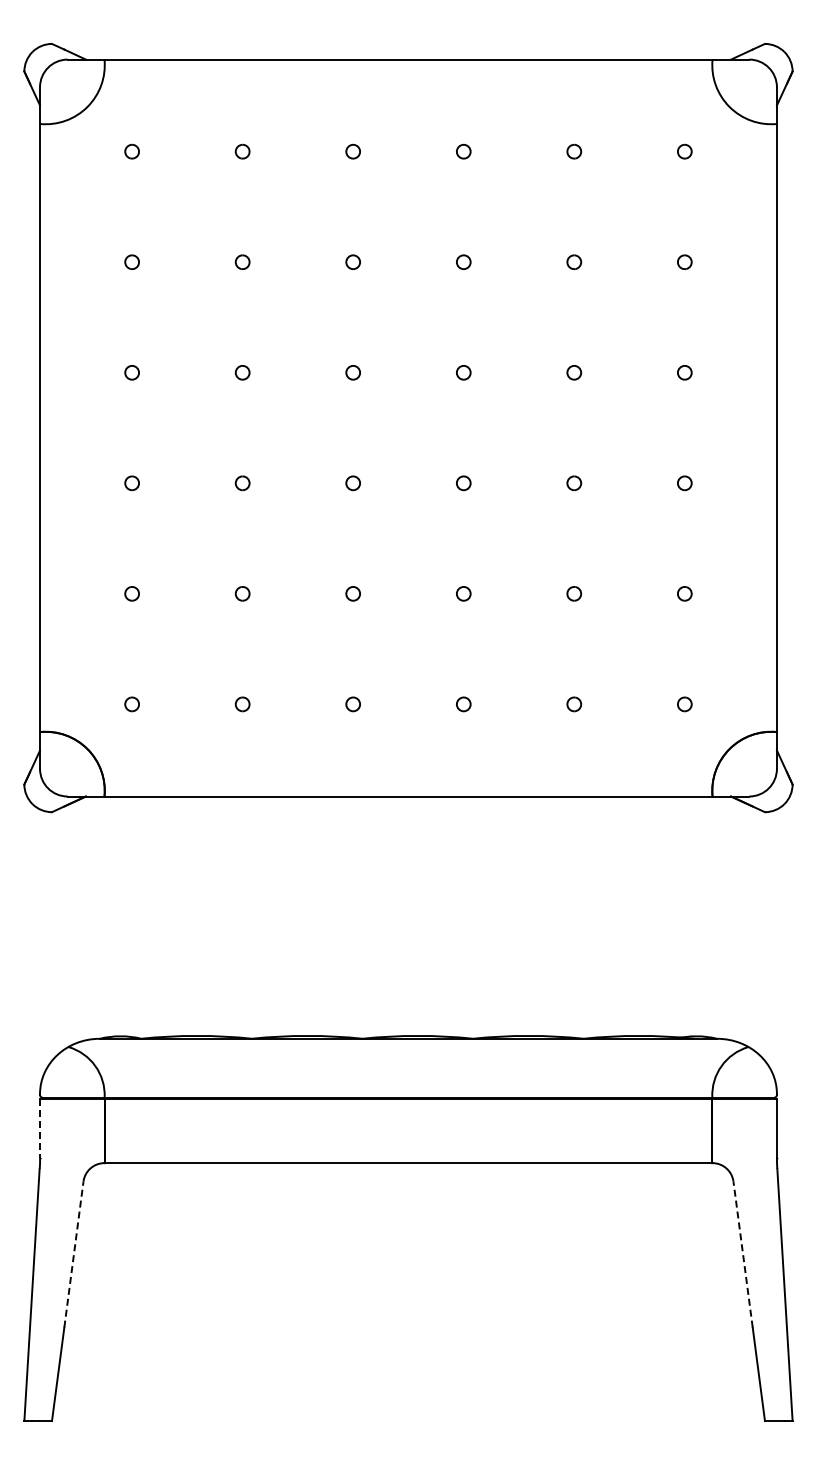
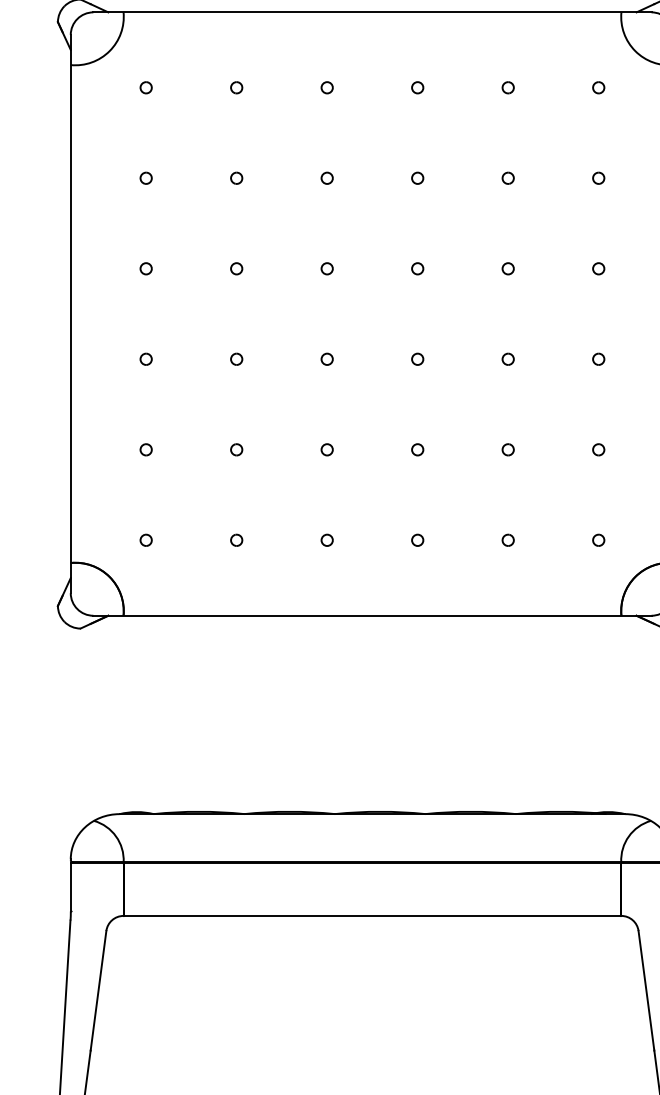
line: (40, 1128) -> (71, 887), dashed -> solid
line: (73, 1254) -> (98, 990), dashed -> solid
line: (743, 1254) -> (646, 990), dashed -> solid

